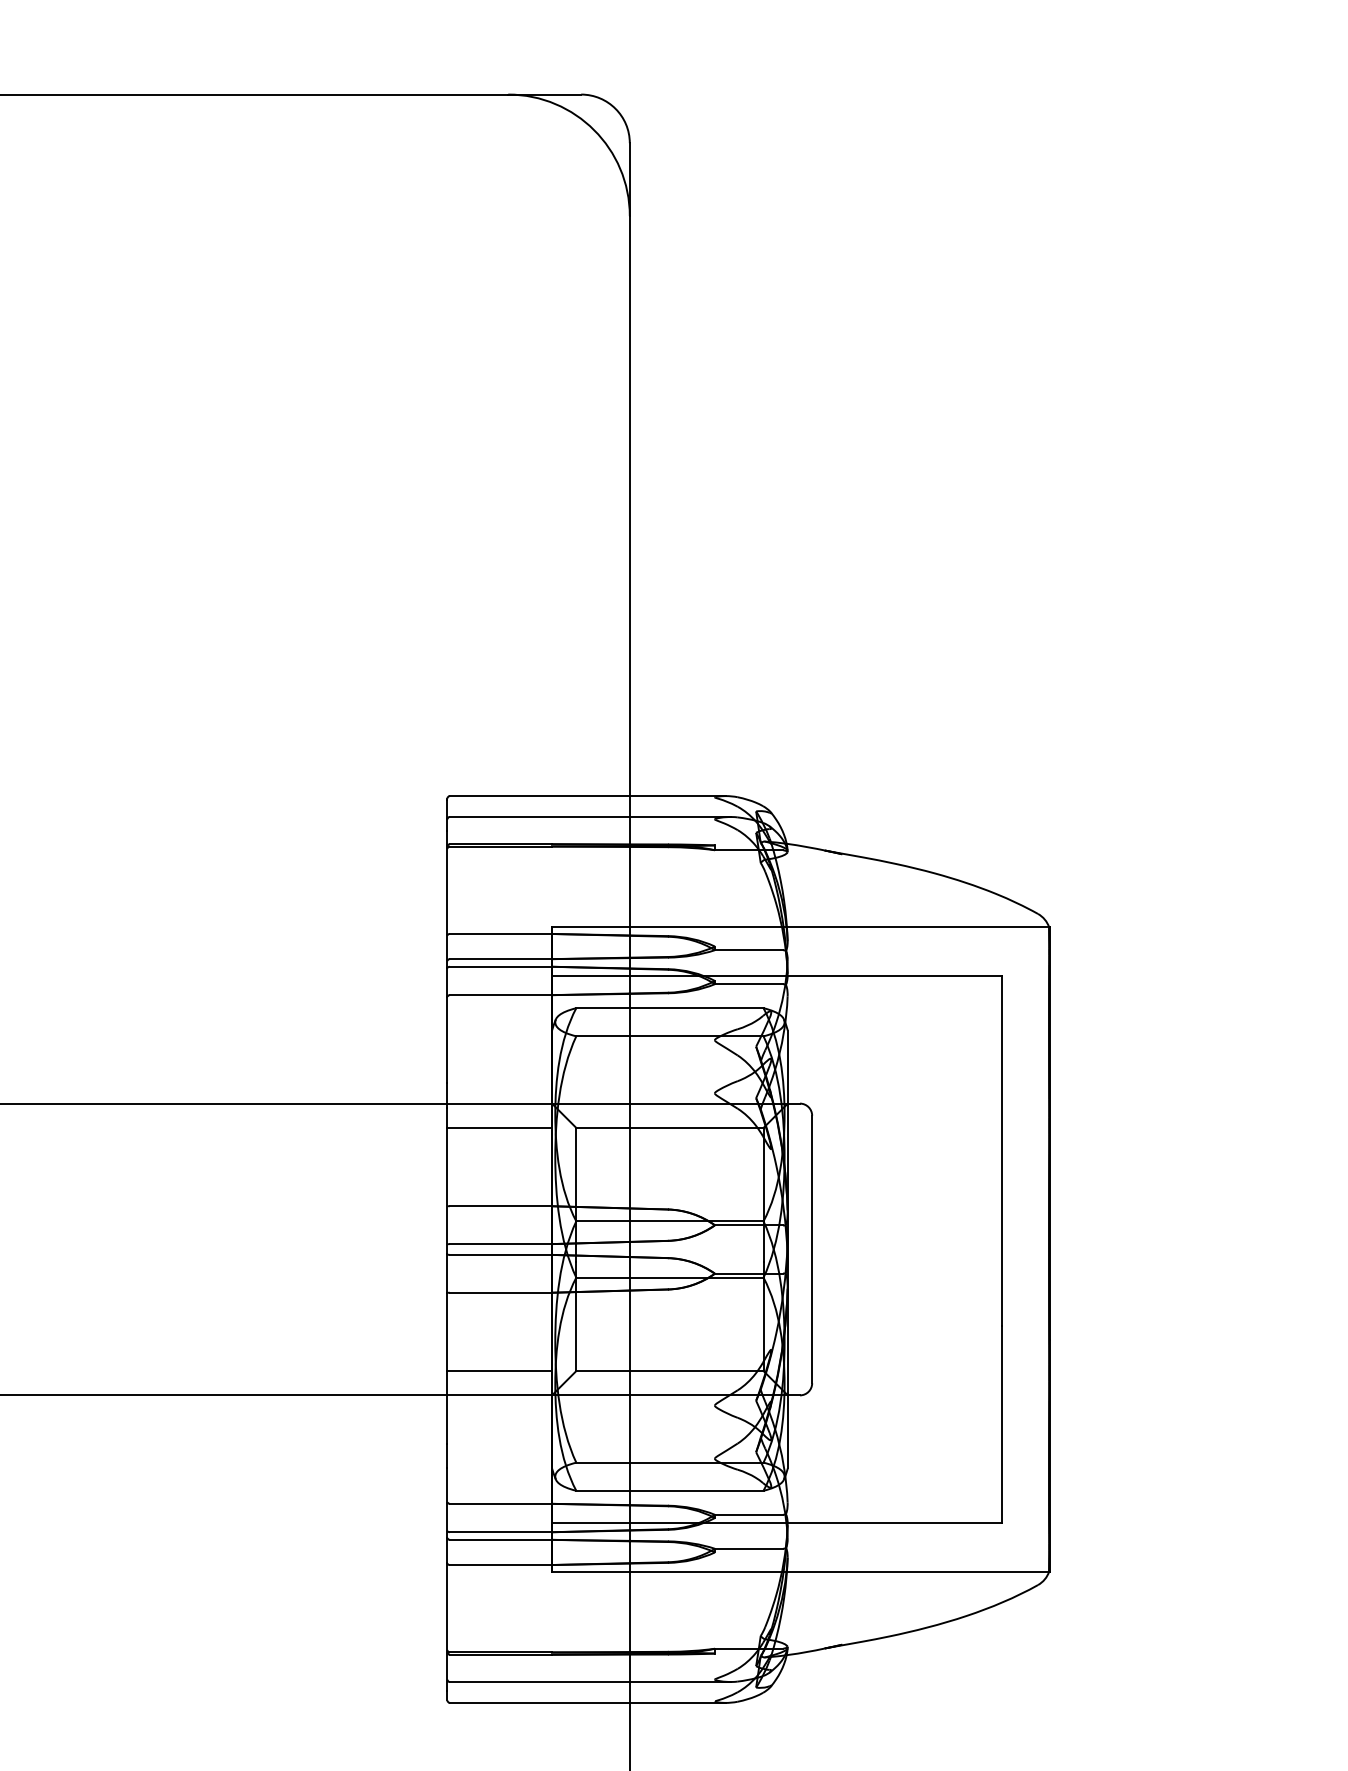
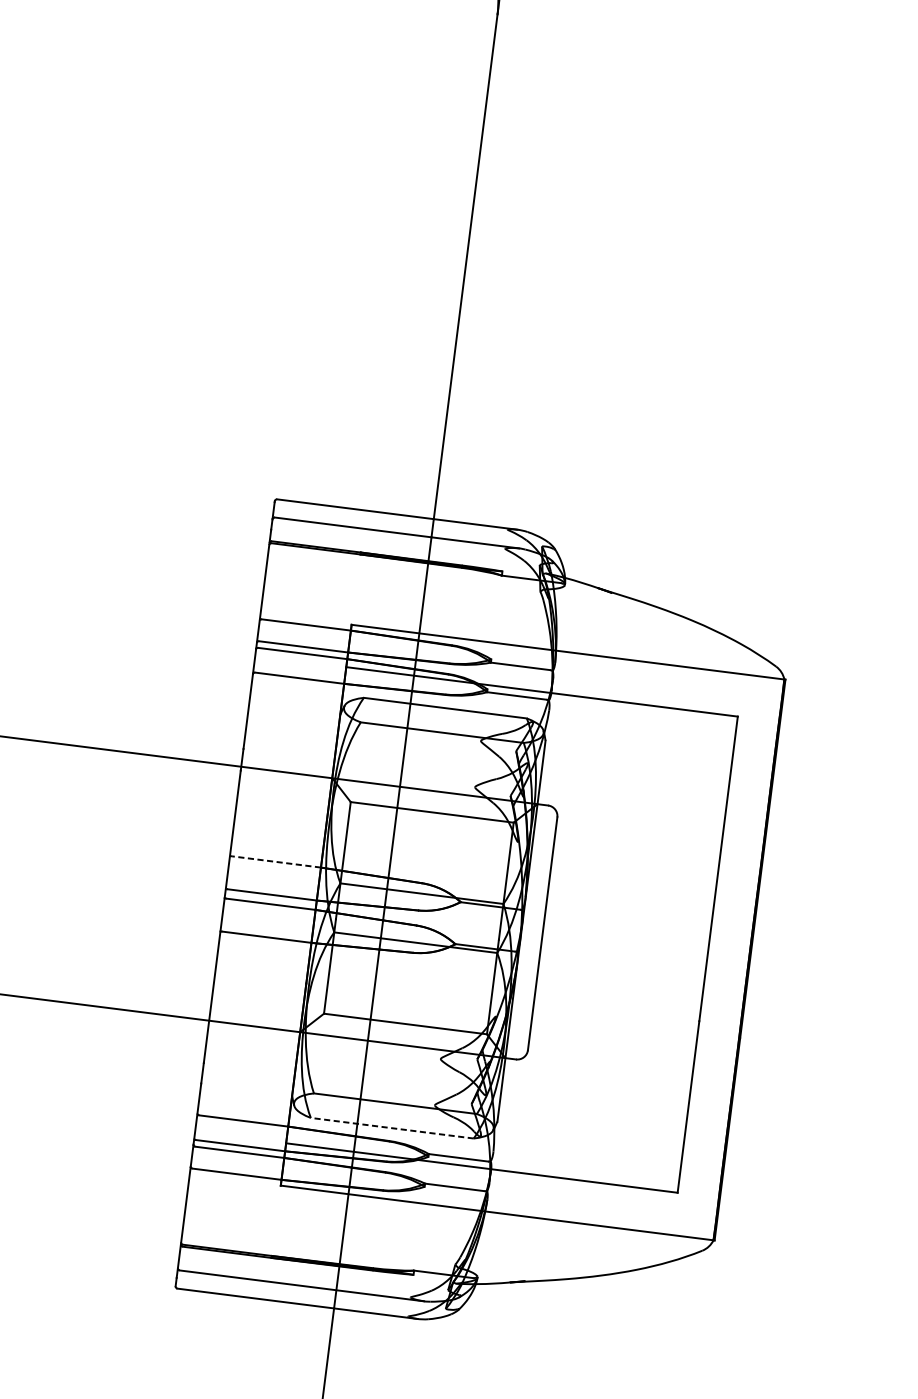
line: (499, 1127) -> (283, 793), removed
line: (500, 1206) -> (276, 862), solid -> dashed
line: (499, 1371) -> (257, 1005), removed
line: (669, 1490) -> (391, 1127), solid -> dashed

